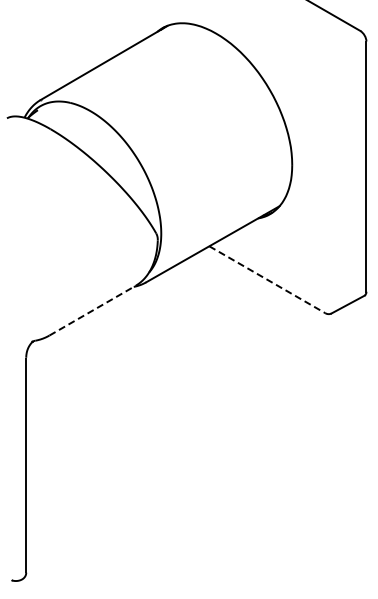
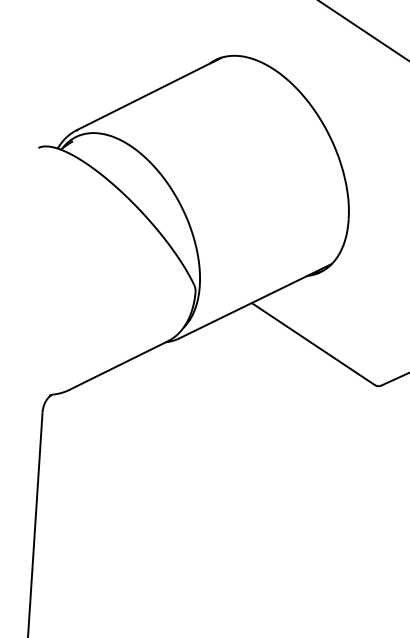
line: (267, 279) -> (313, 343), dashed -> solid
line: (92, 310) -> (118, 365), dashed -> solid

